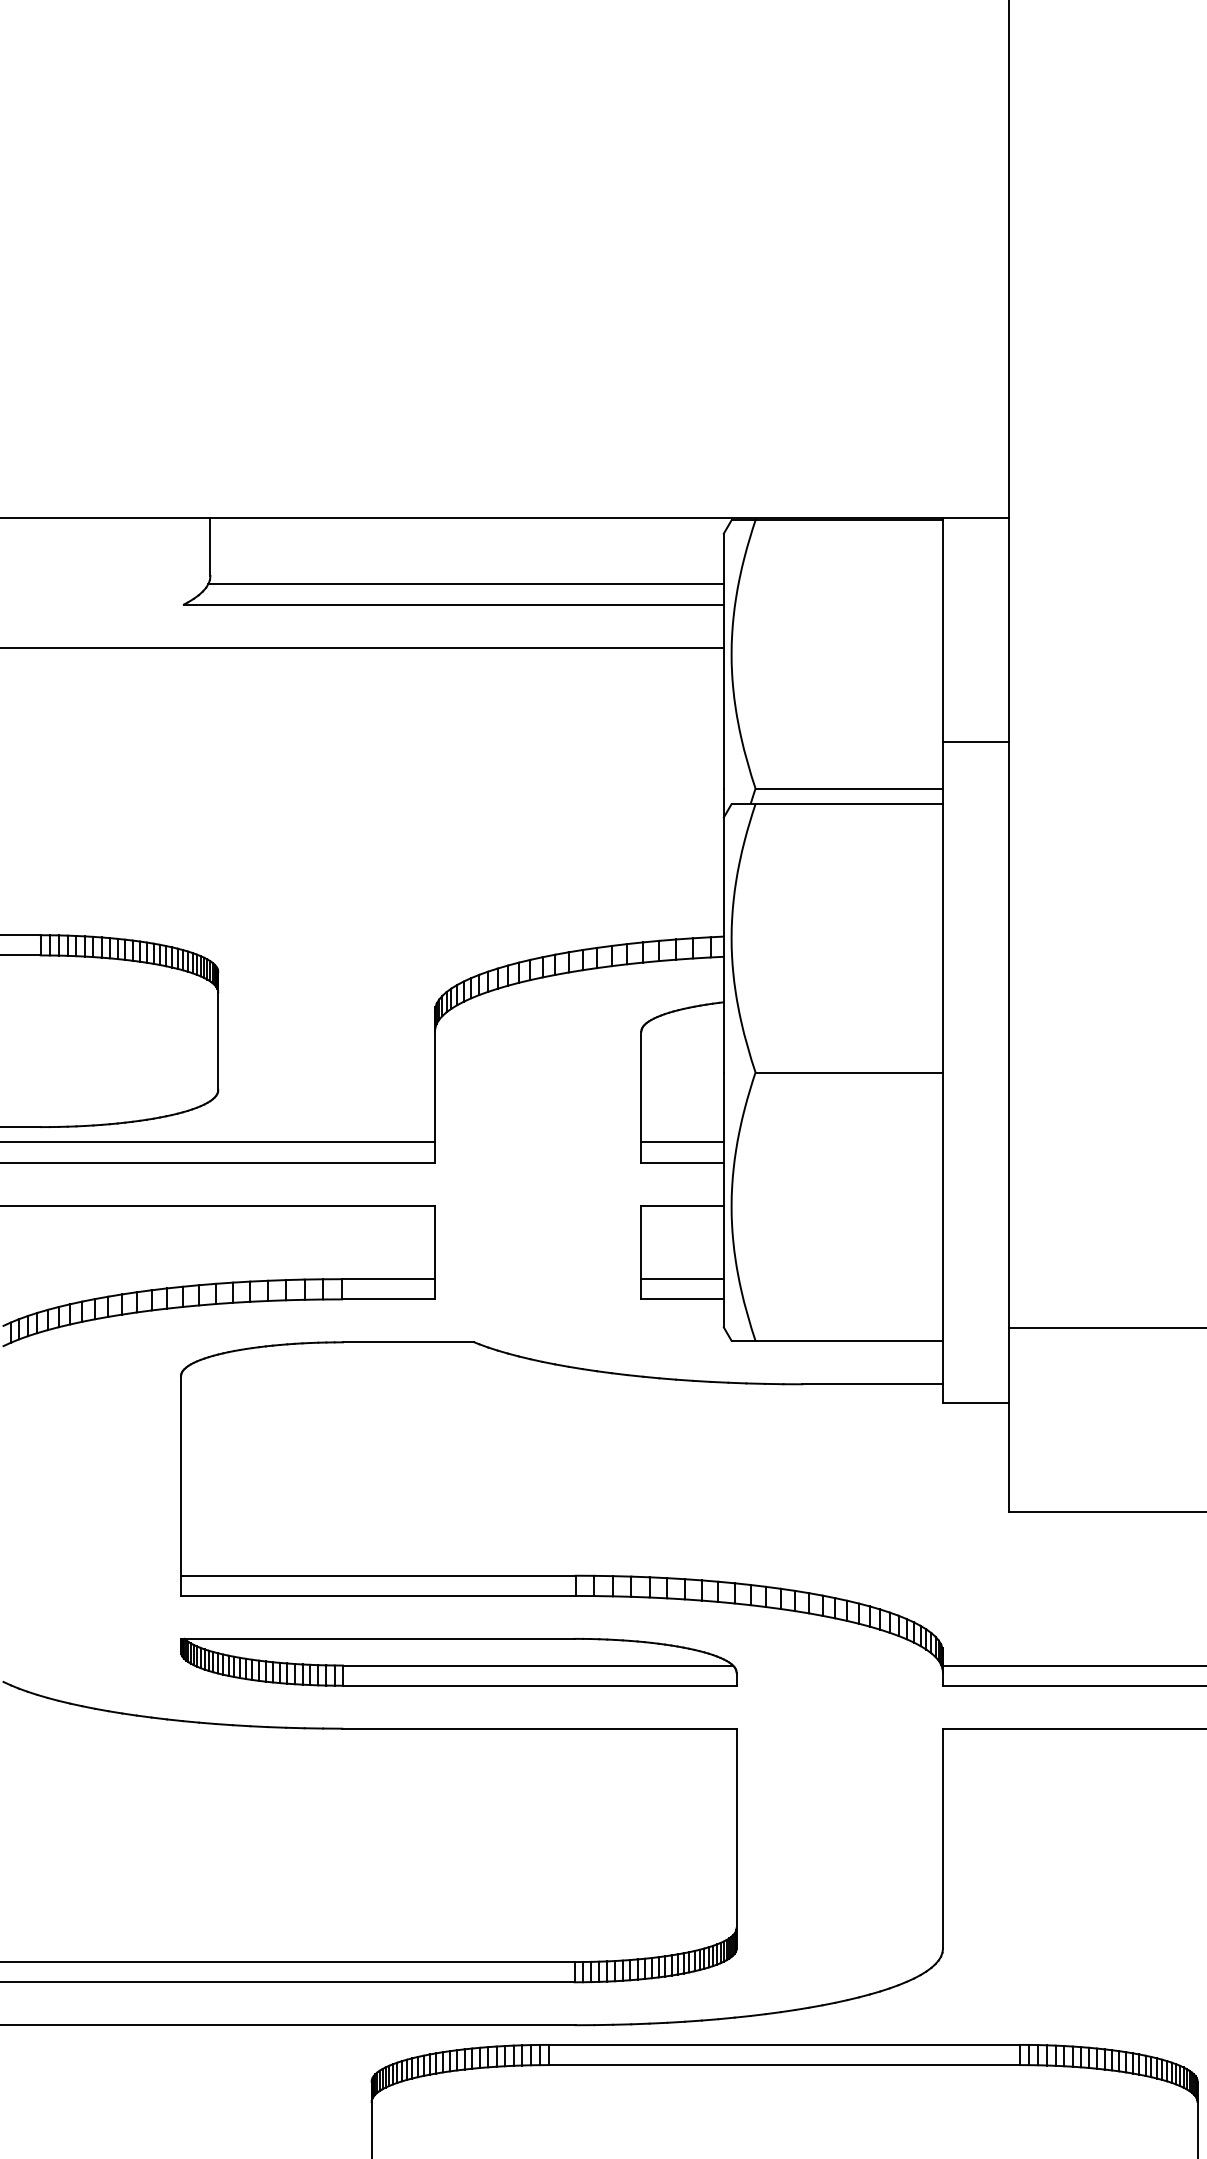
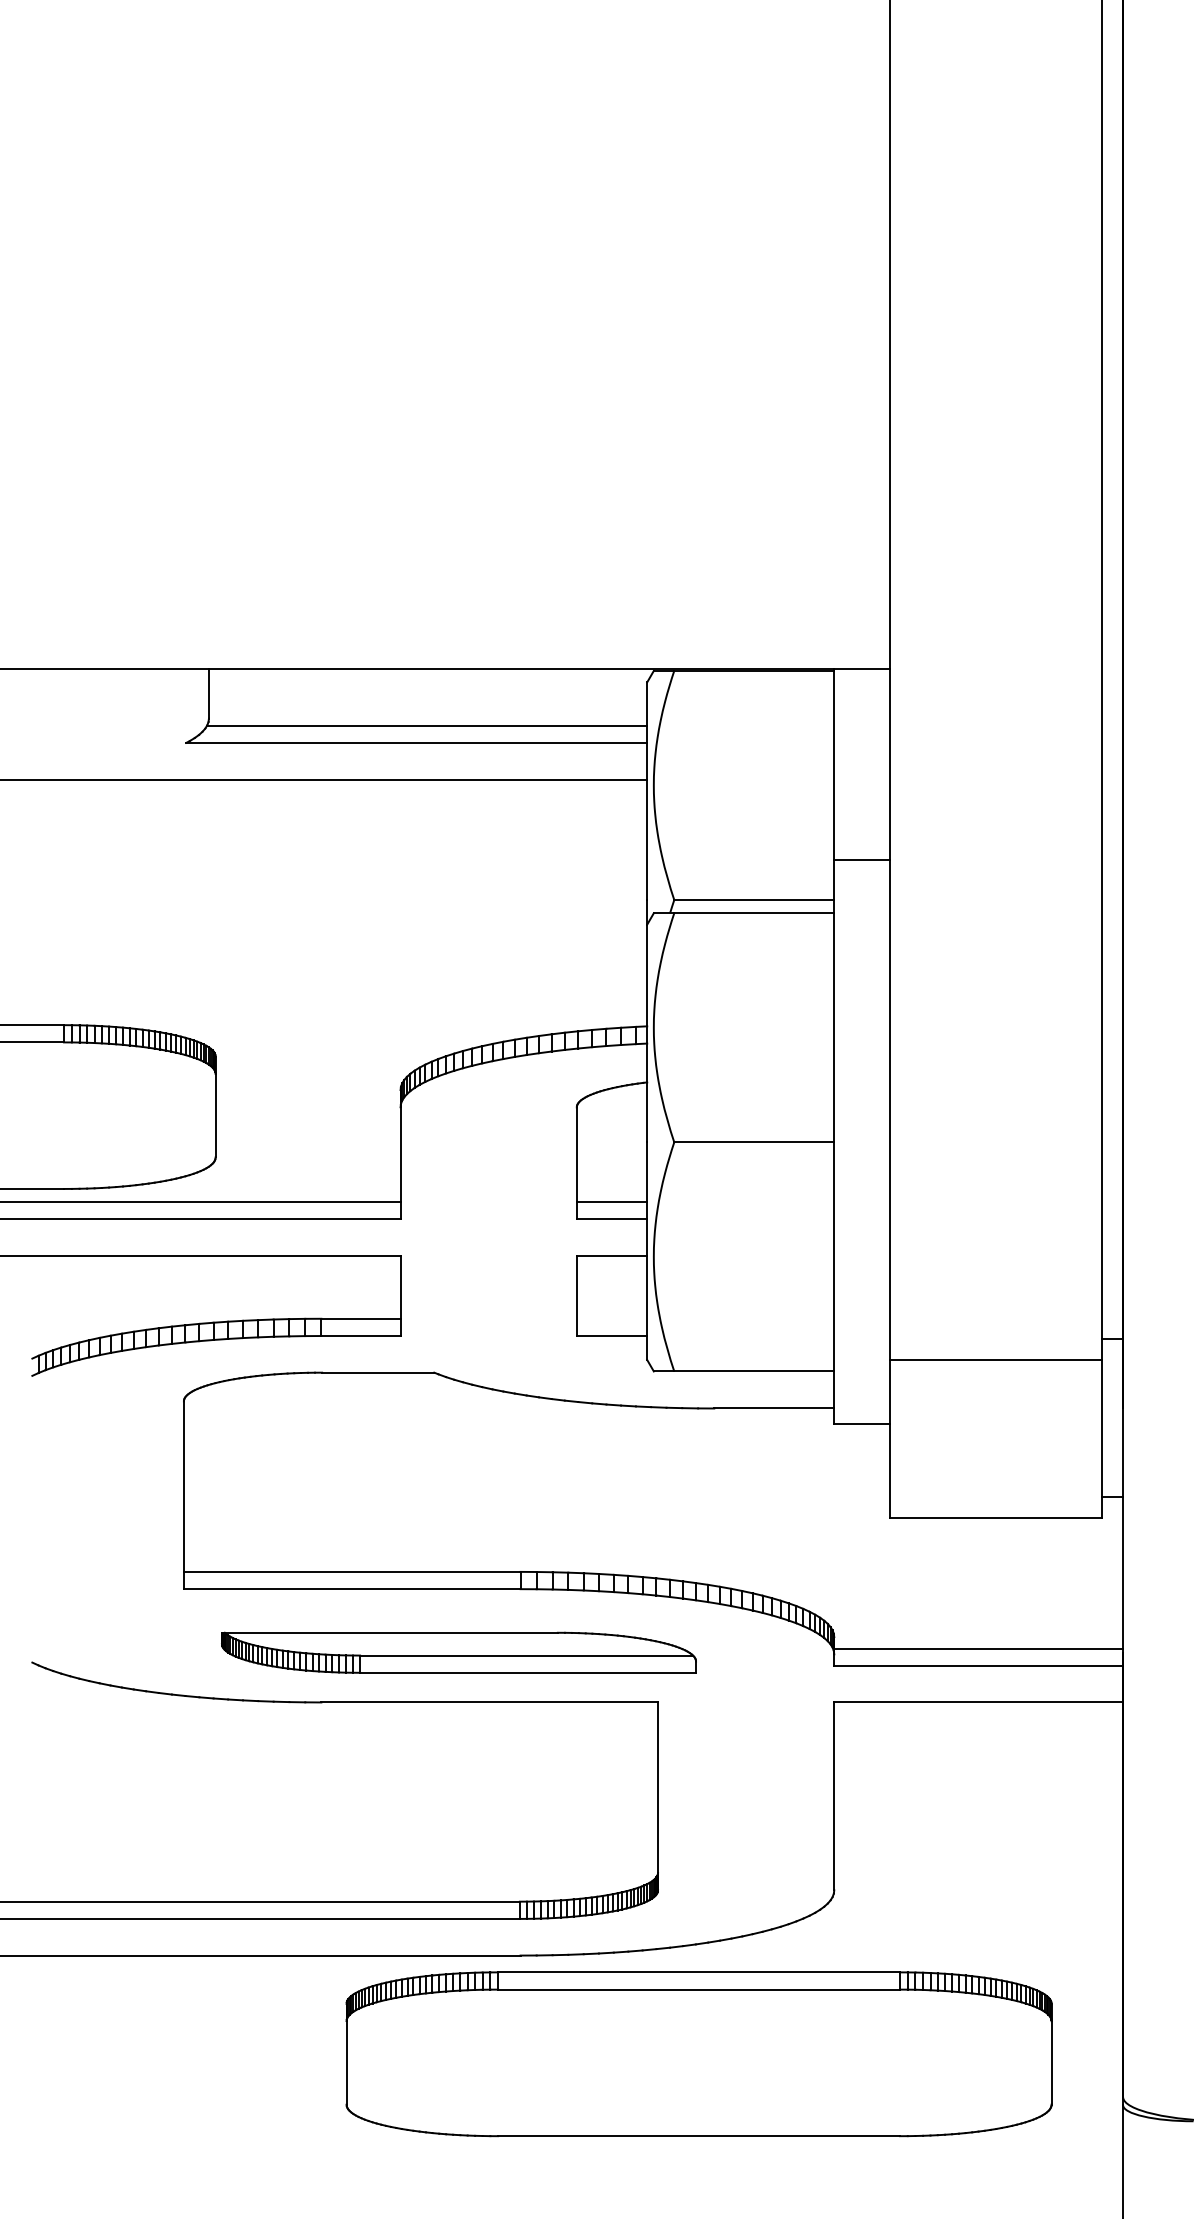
line: (682, 1278) -> (611, 1318), removed
part: (458, 1661) -> (458, 1652), moved

